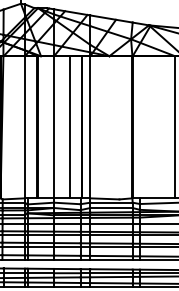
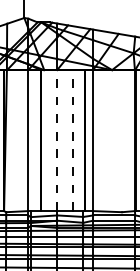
line: (54, 126) -> (57, 139), solid -> dashed
line: (70, 126) -> (73, 139), solid -> dashed

